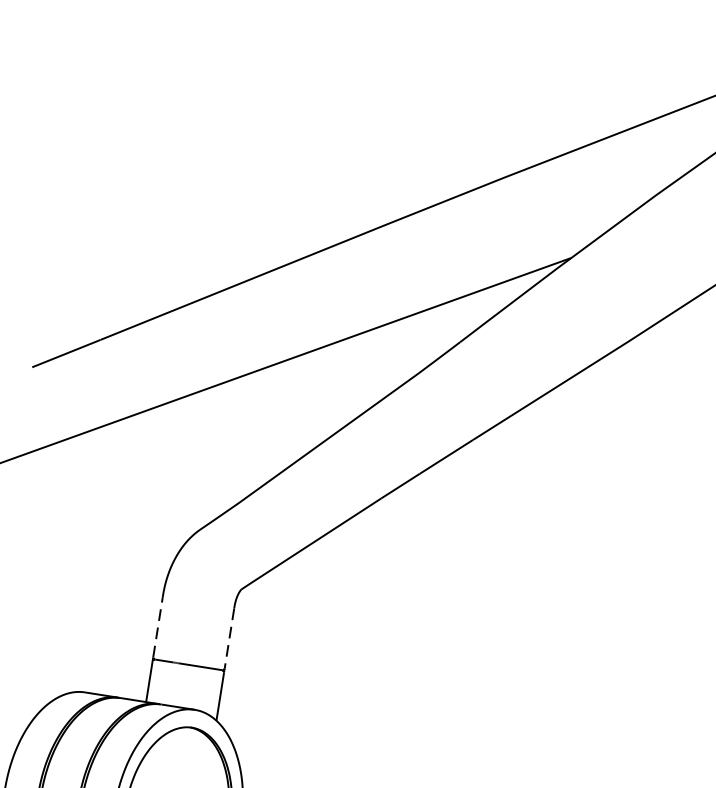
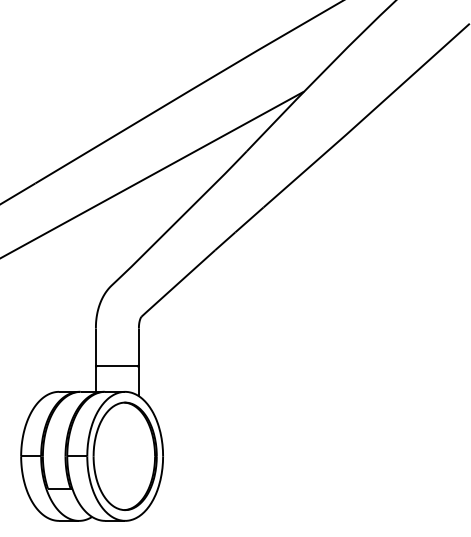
line: (157, 626) -> (95, 346), dashed -> solid
line: (228, 639) -> (138, 347), dashed -> solid

